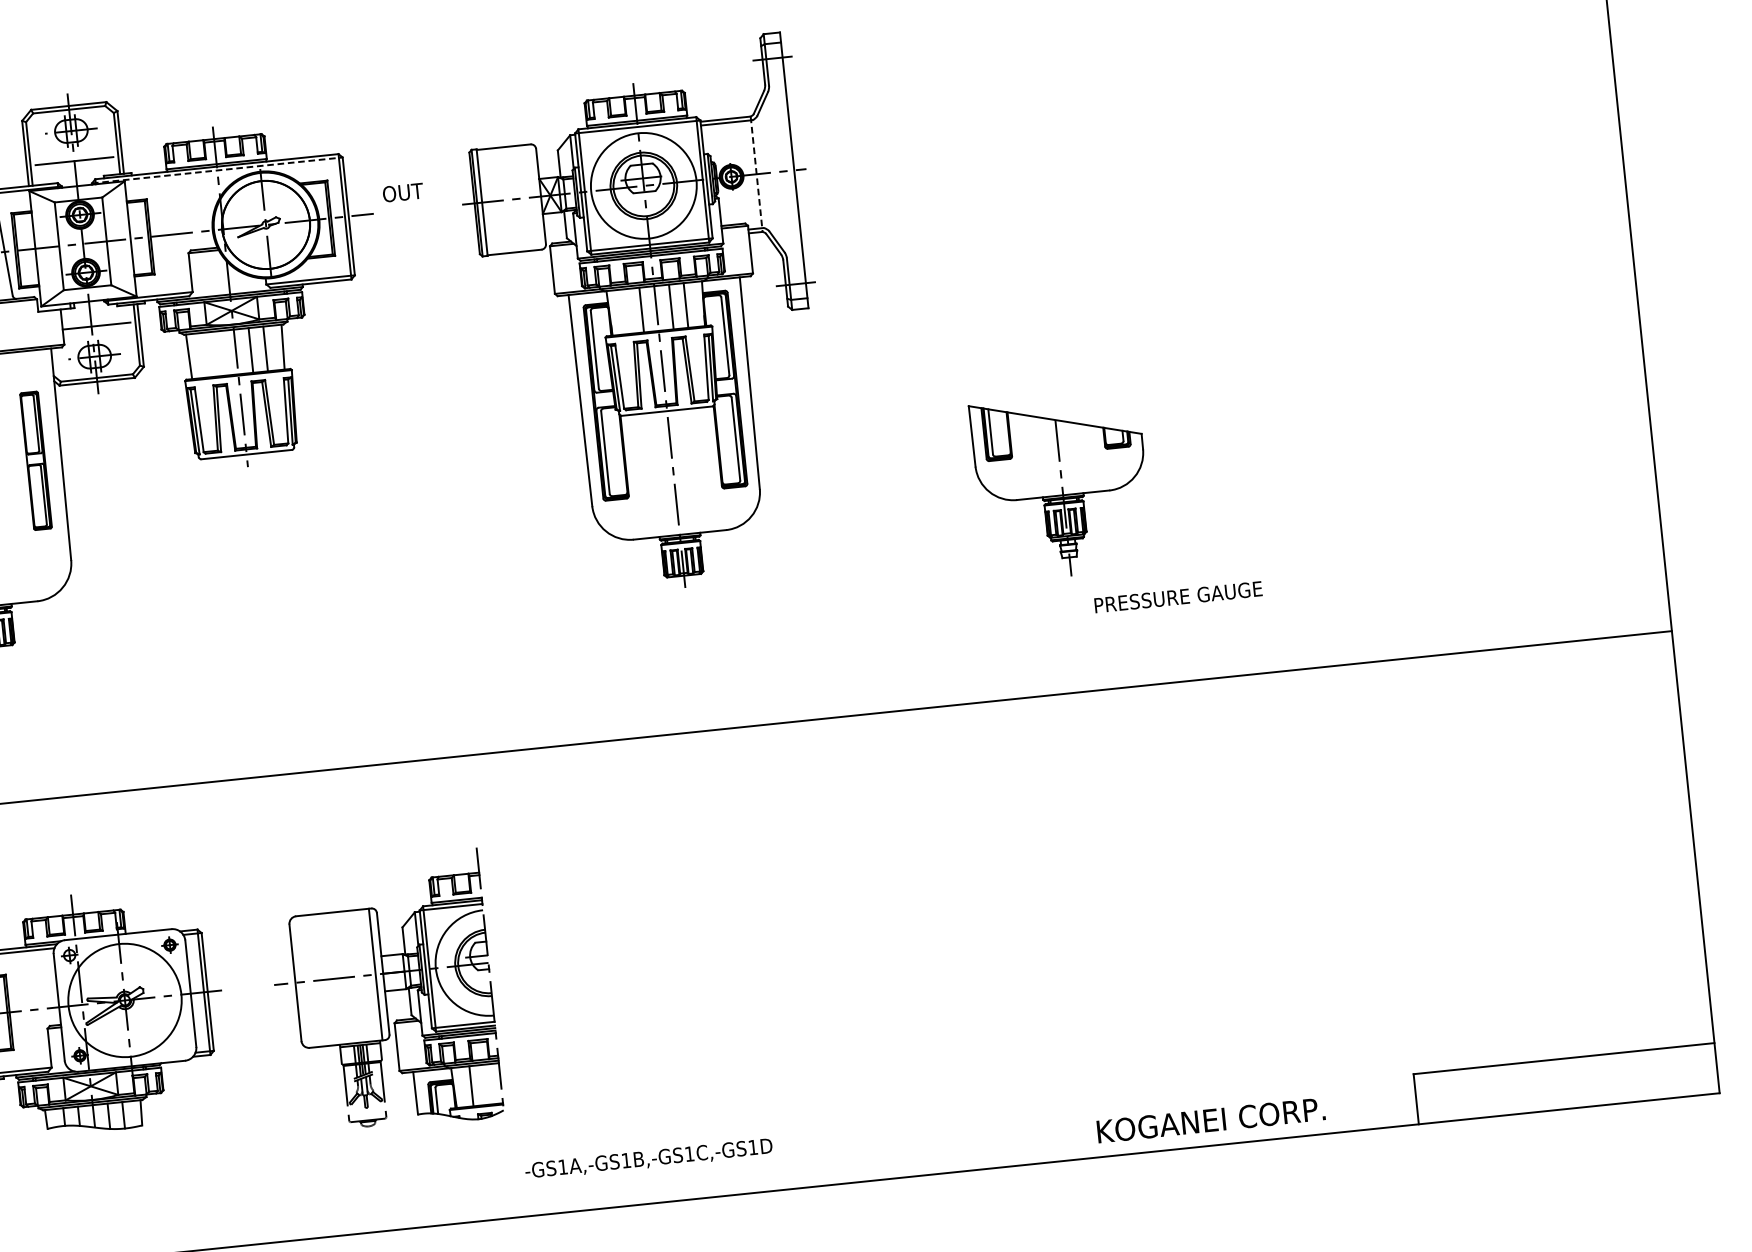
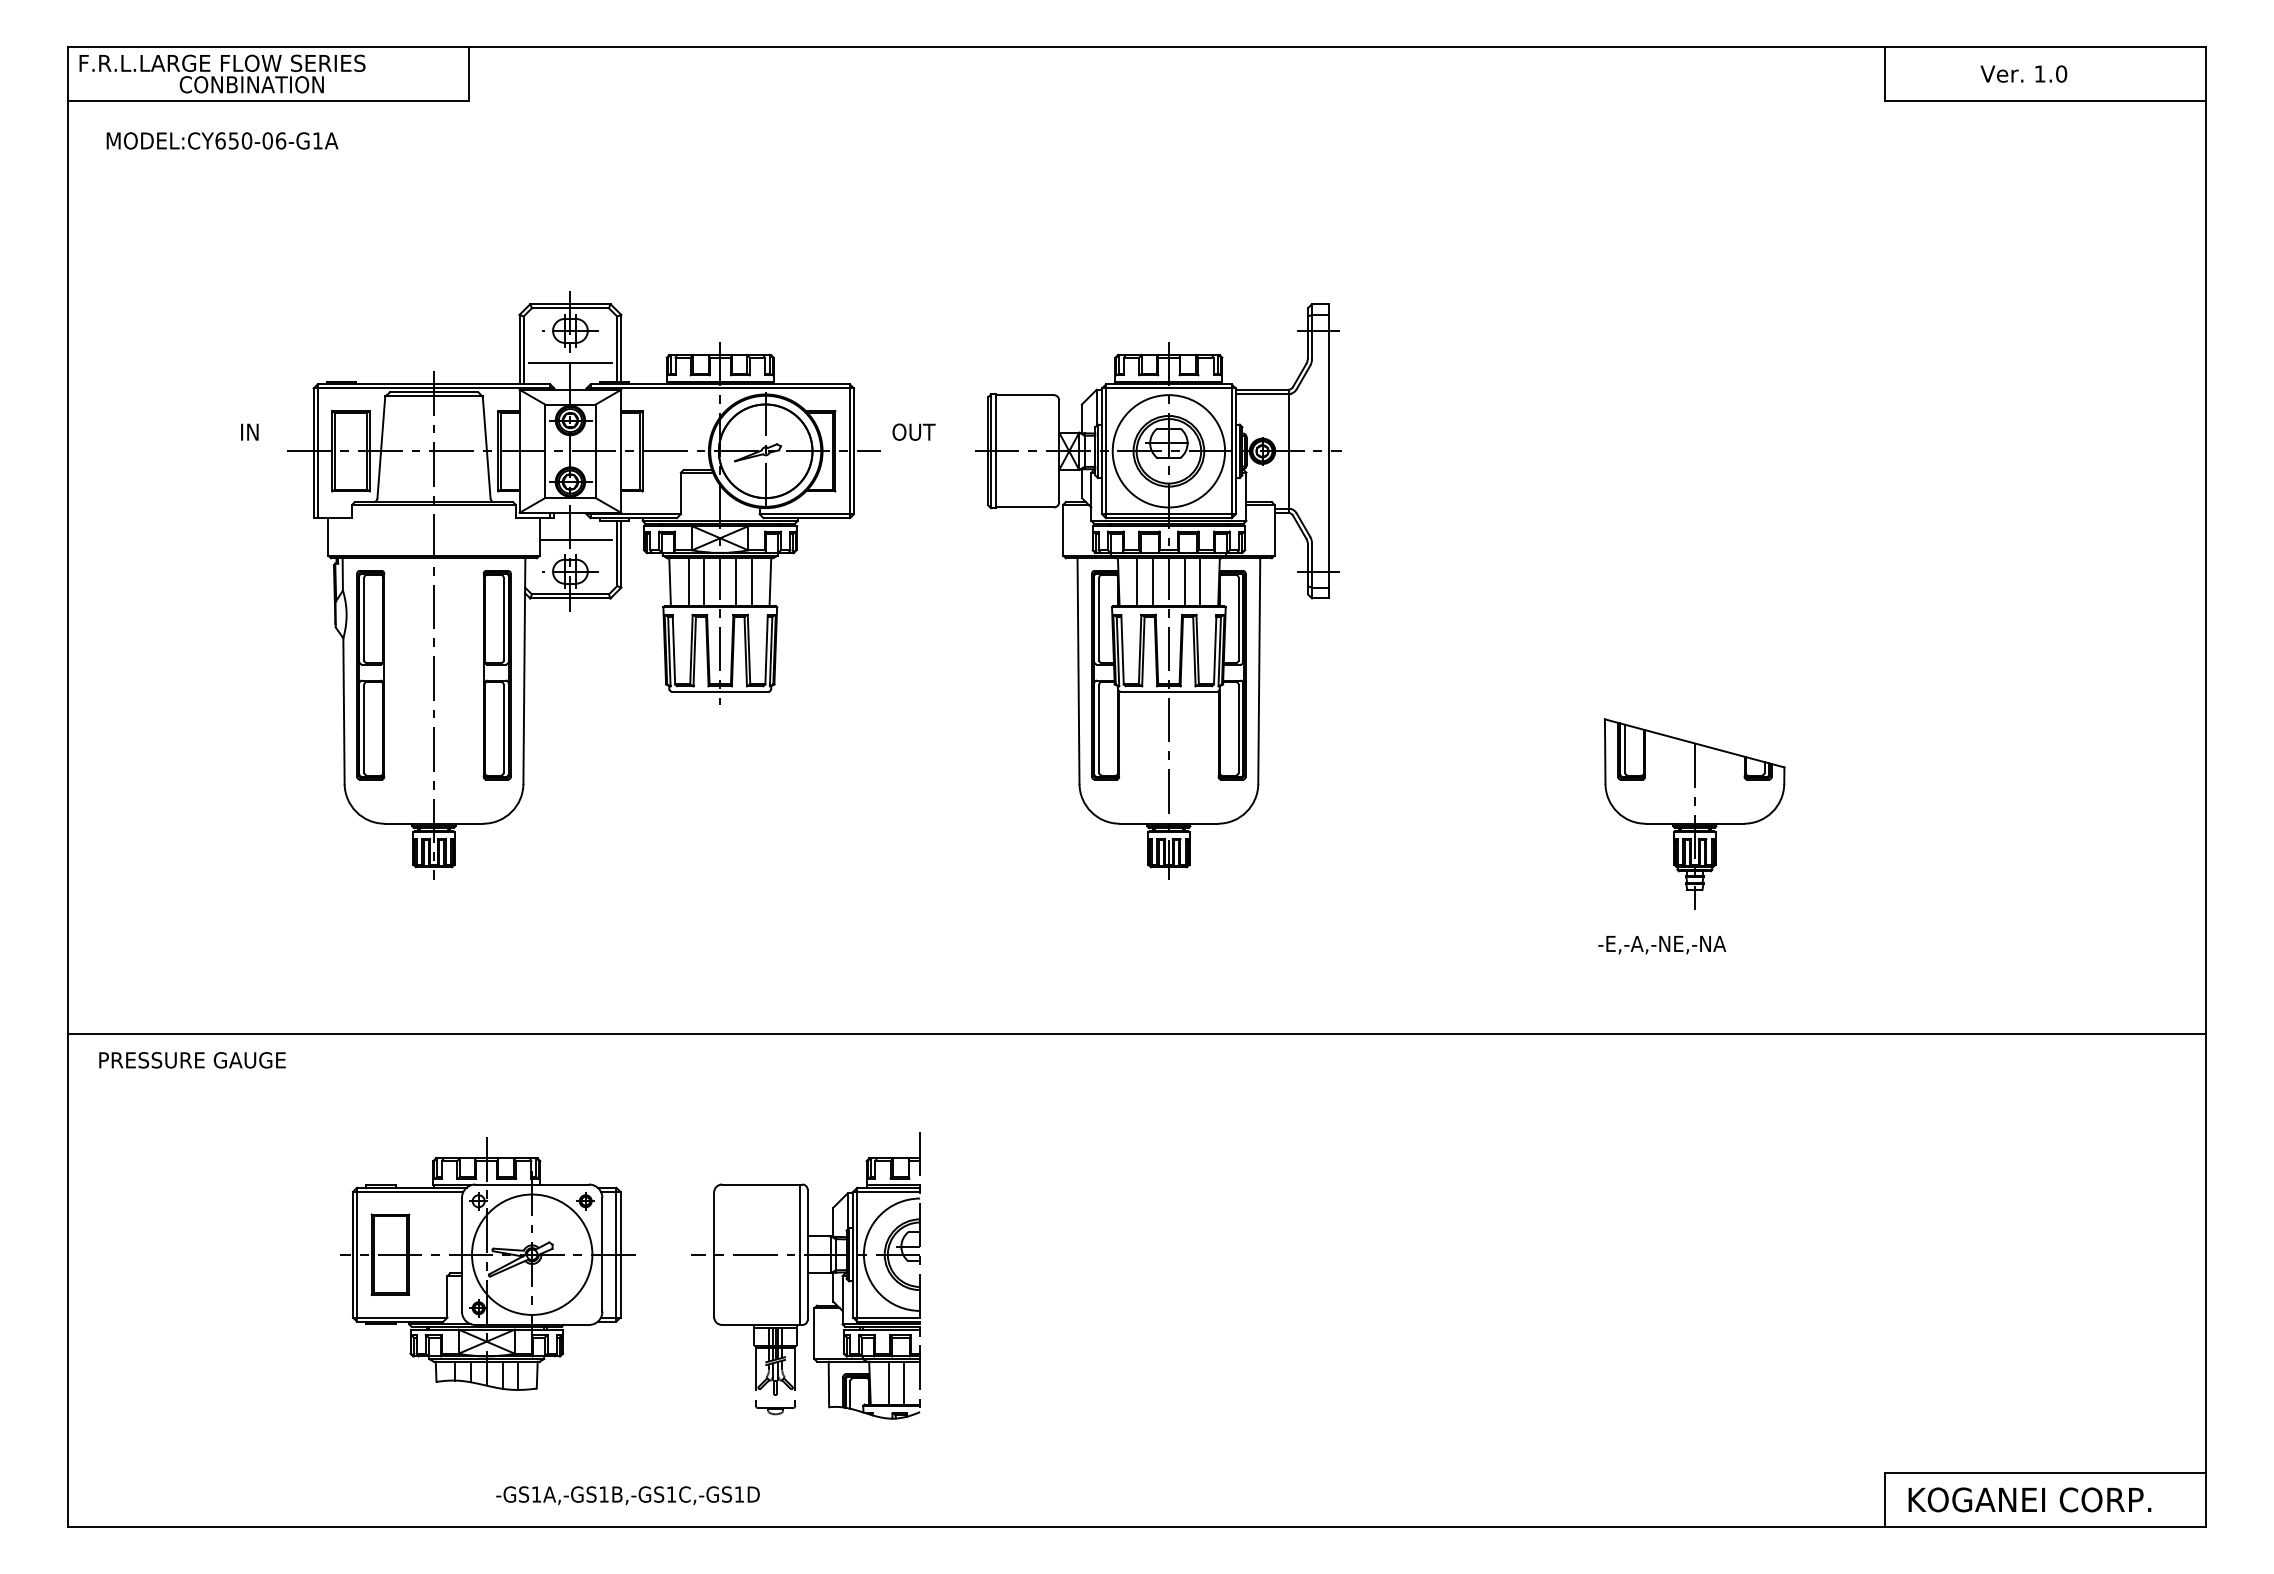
line: (217, 170) -> (720, 388), dashed -> solid
line: (756, 174) -> (1289, 451), dashed -> solid
line: (627, 311) -> (1137, 582), added
line: (221, 353) -> (704, 582), added
line: (206, 355) -> (688, 582), added
part: (35, 461) -> (496, 675), size x1.43
part: (1061, 485) -> (1694, 813), moved
text: (1177, 597) -> (1687, 944), PRESSURE GAUGE -> -E,-A,-NE,-NA
line: (486, 1084) -> (904, 1382), added
text: (1210, 1120) -> (2029, 1499), moved
text: (648, 1159) -> (627, 1495), moved

